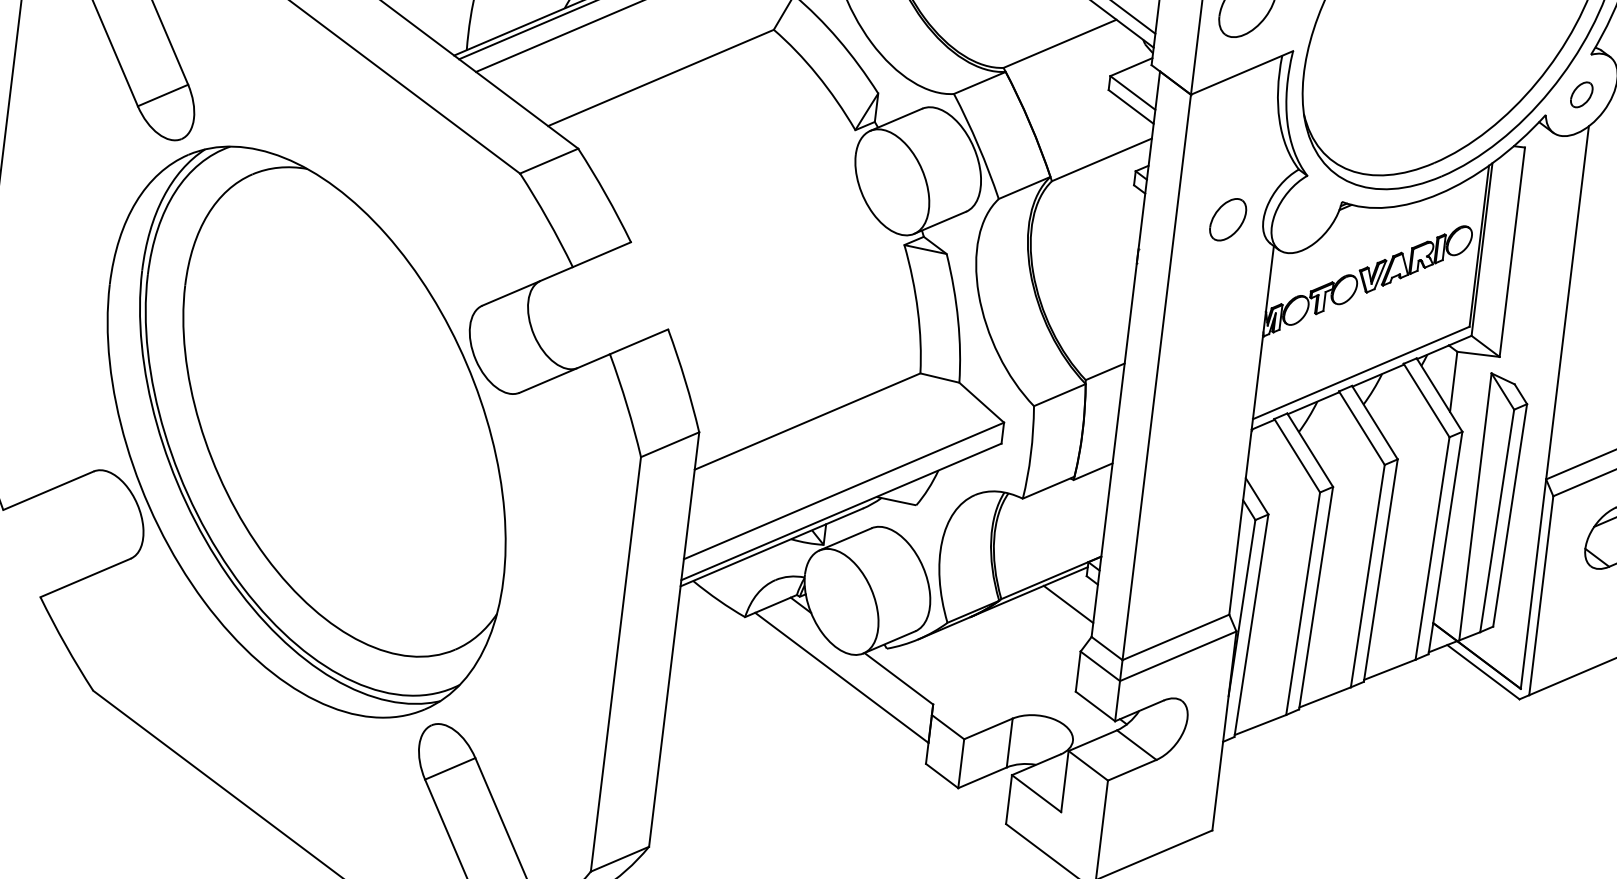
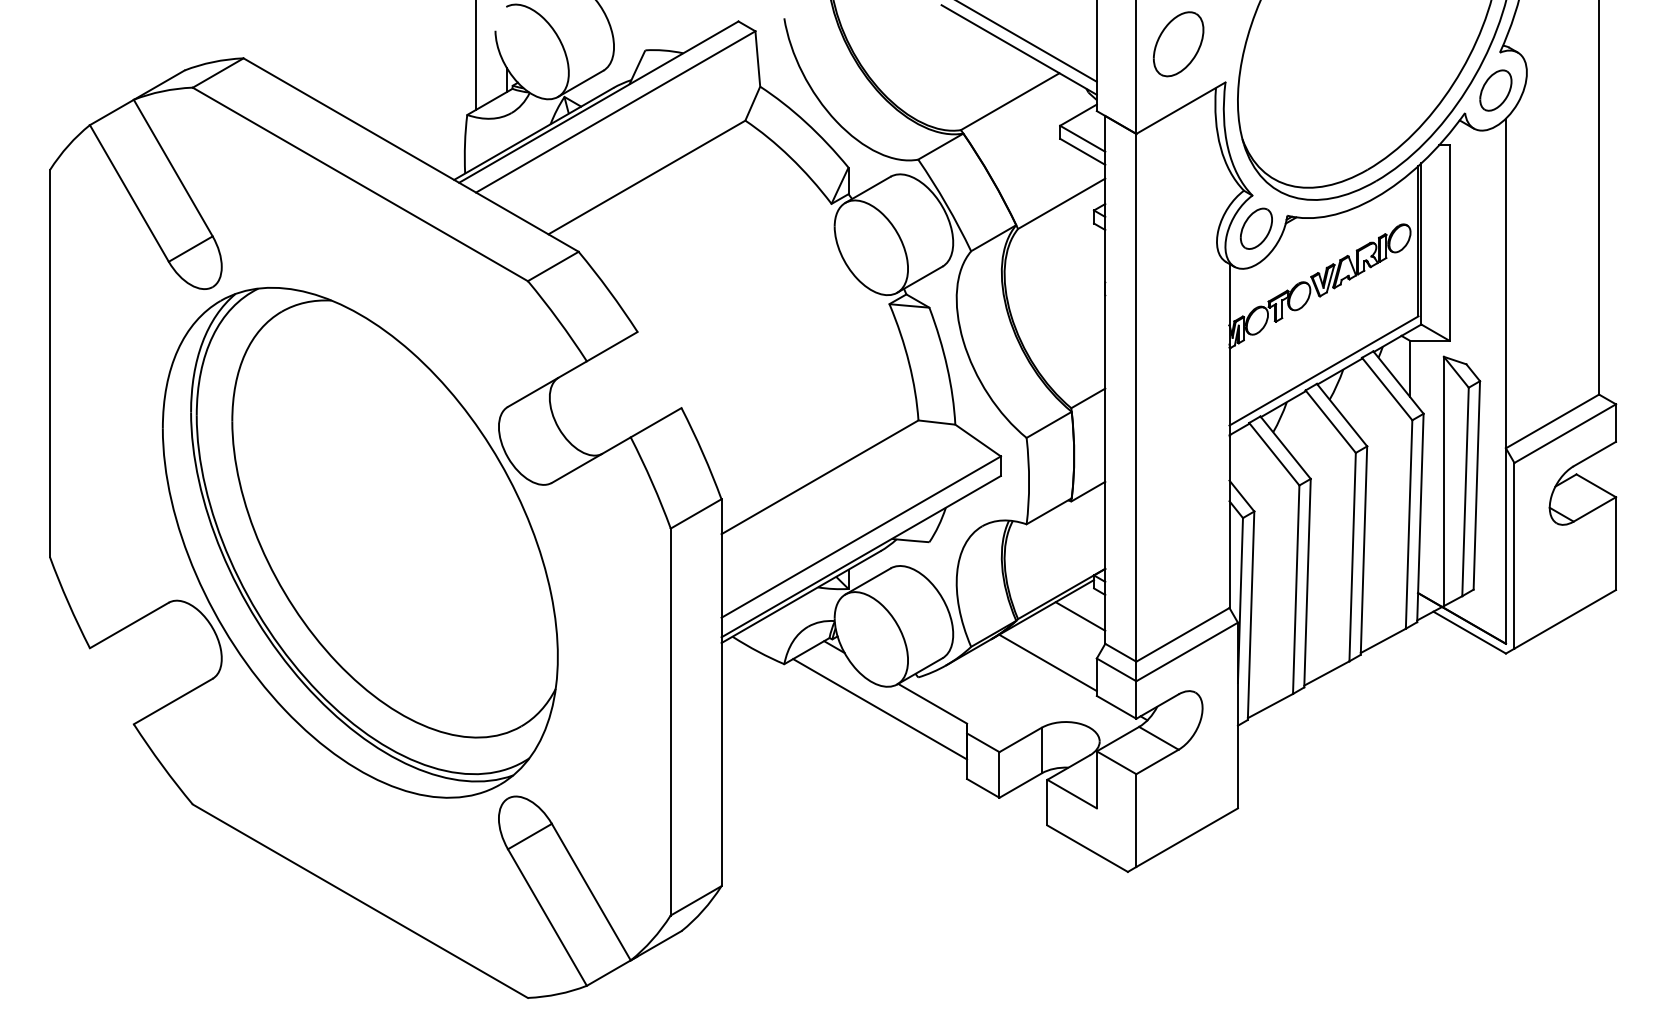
part: (1581, 94) -> (1495, 90), size x1.67
part: (1227, 219) -> (1255, 228), moved
line: (1027, 649) -> (1047, 662), added

